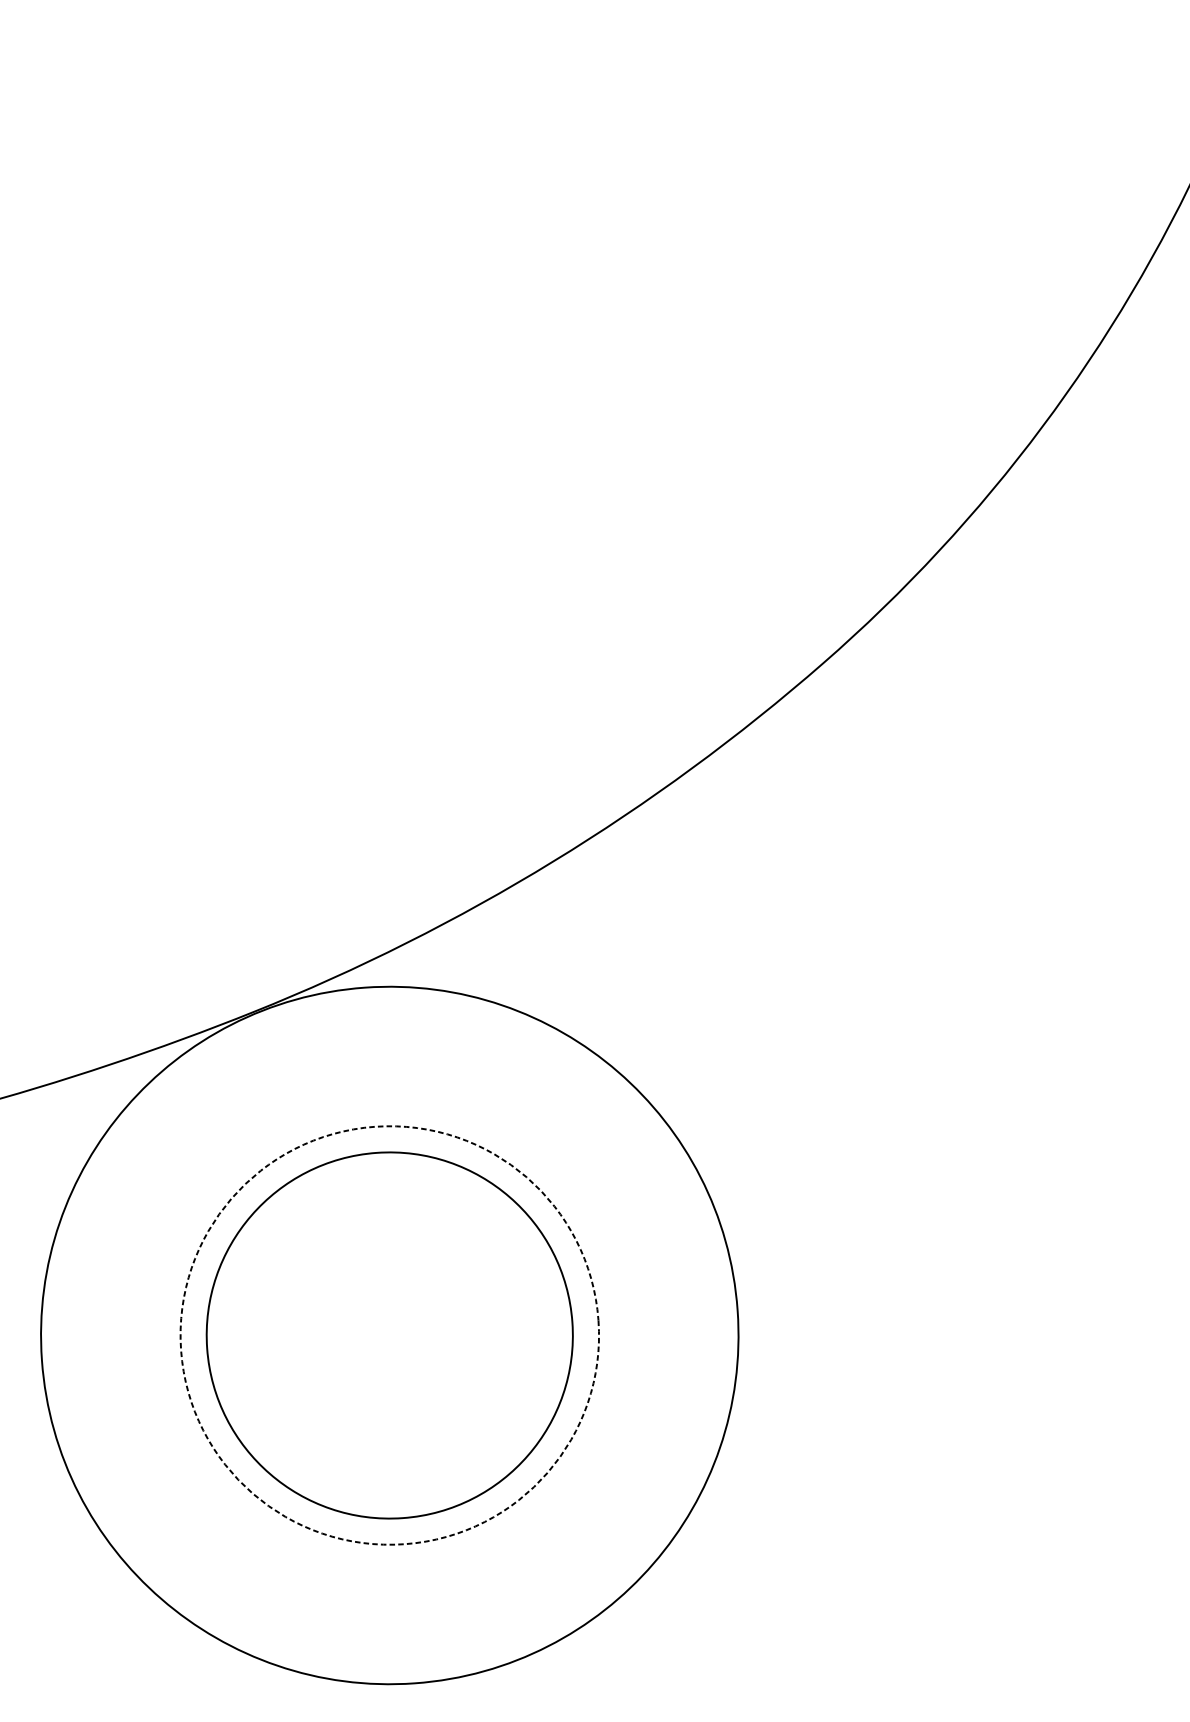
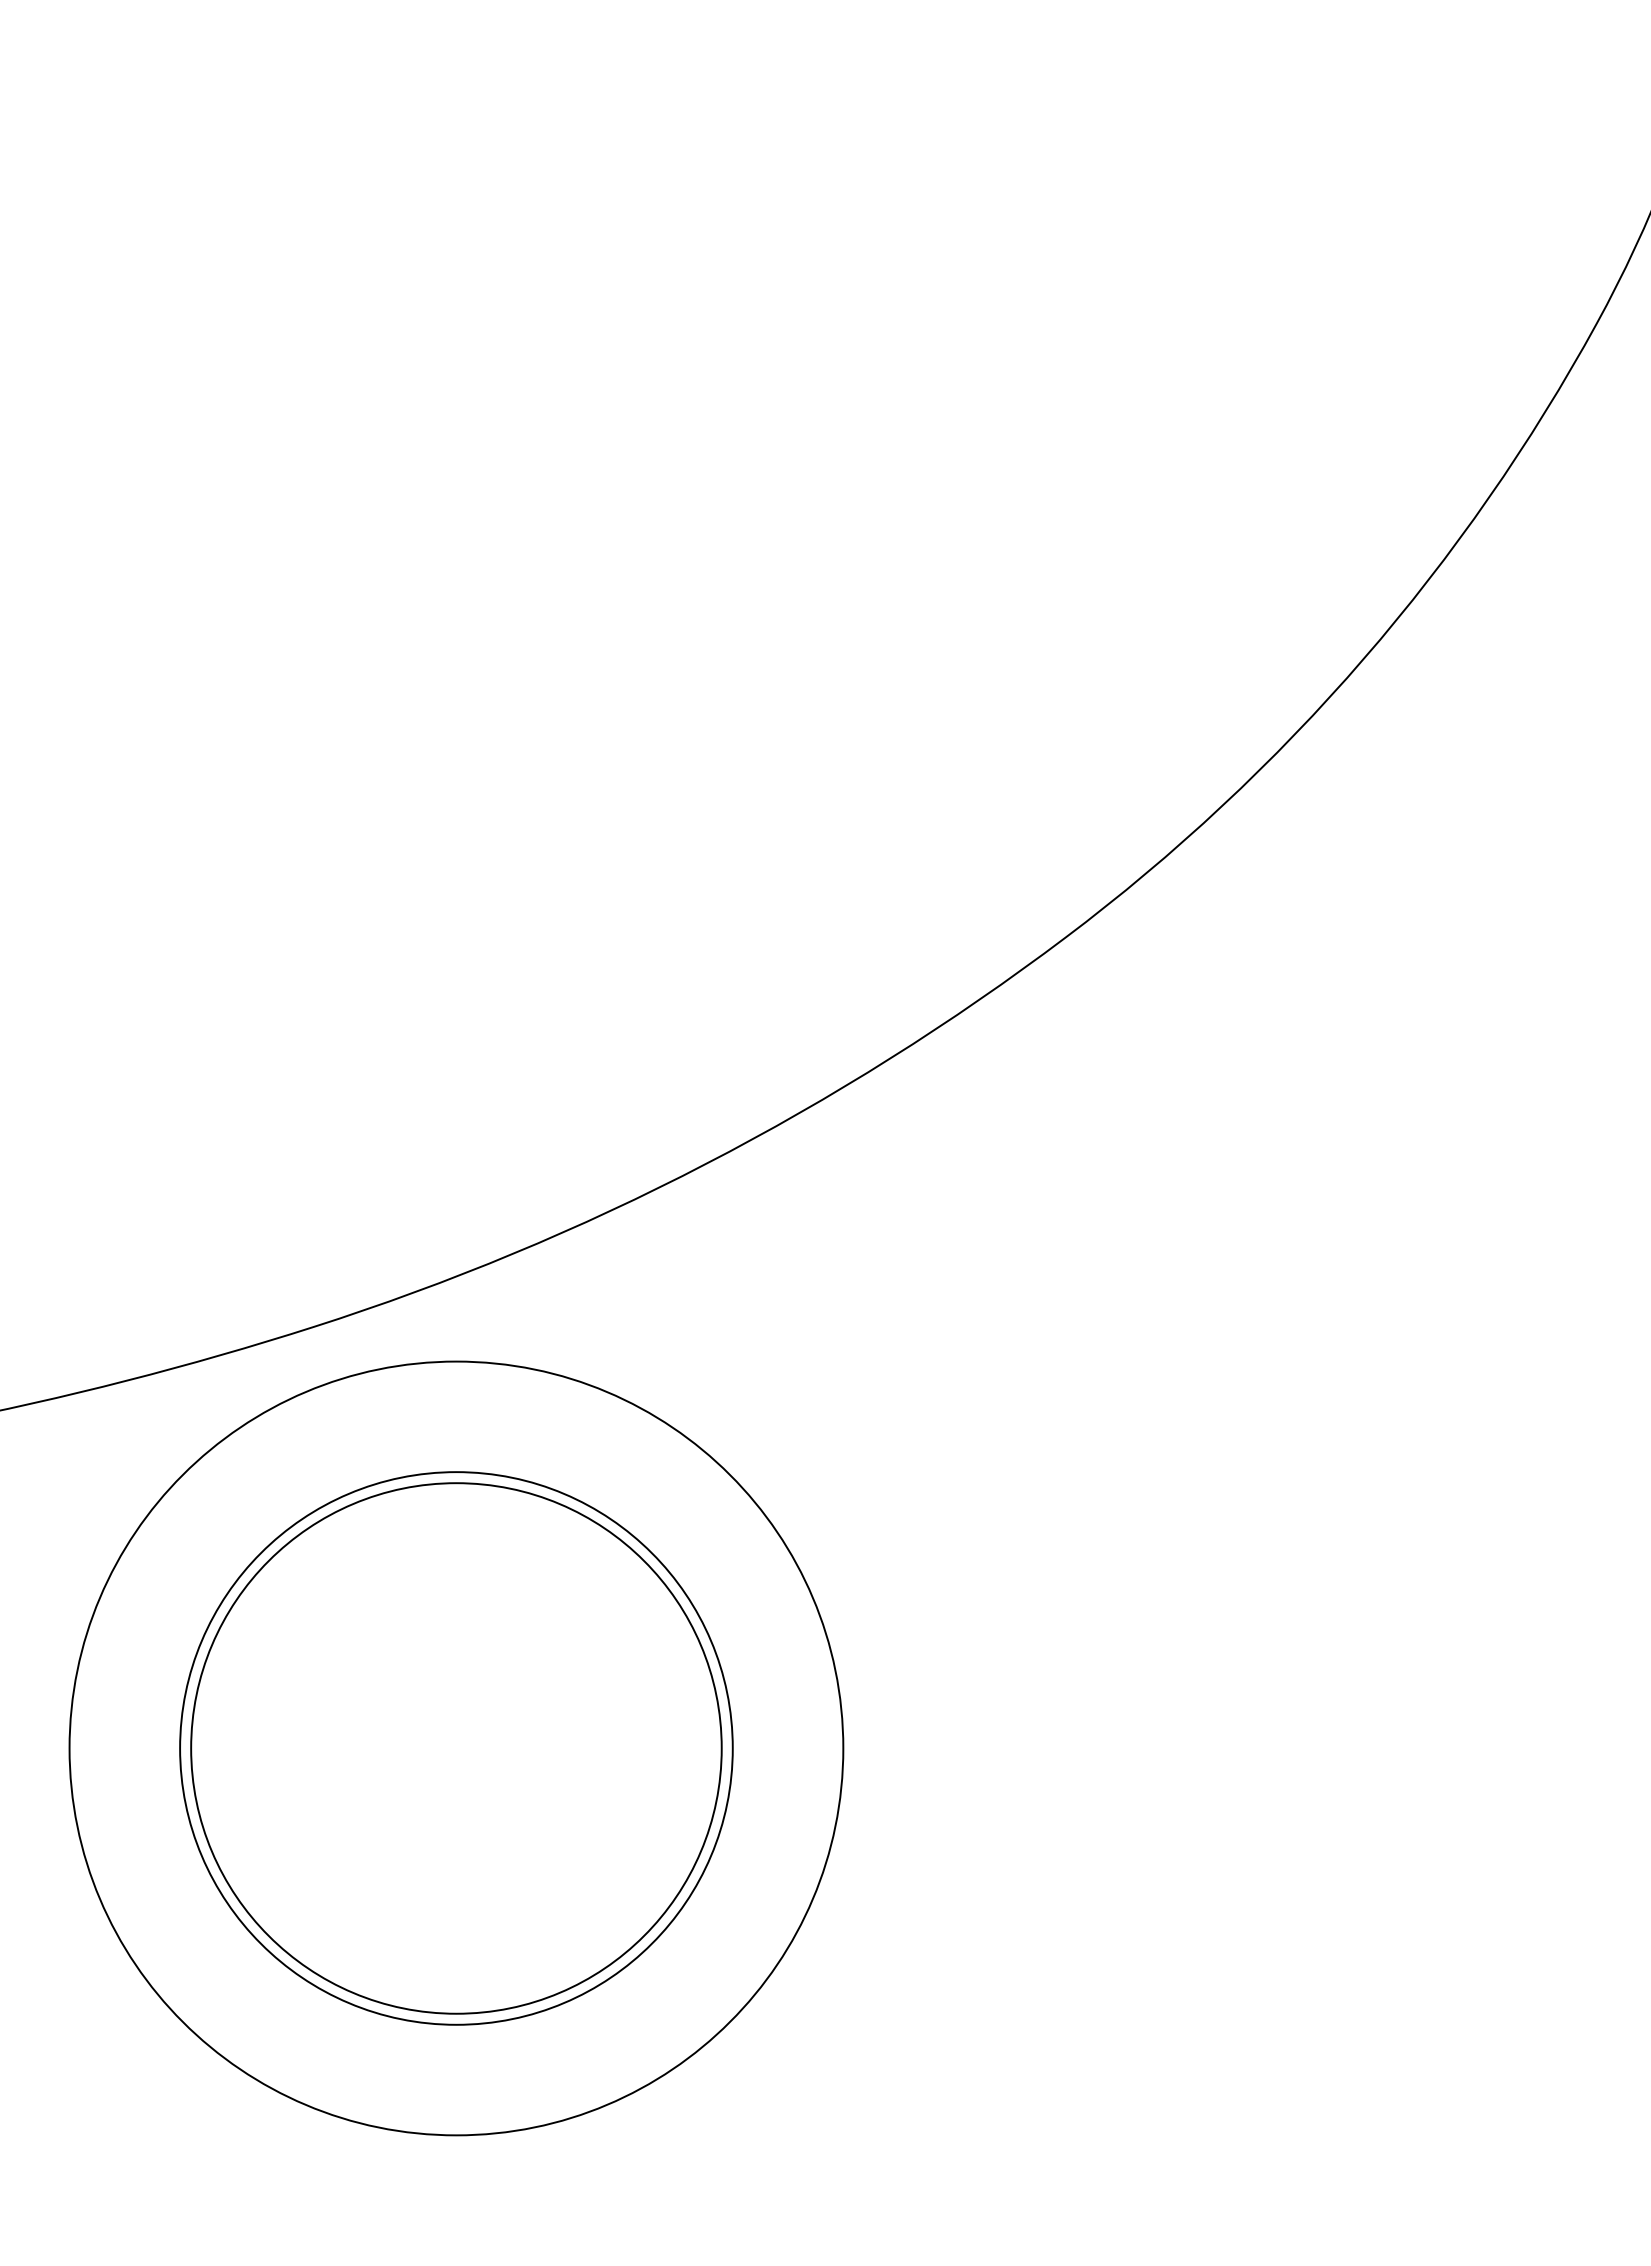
circle: (389, 1335) -> (456, 1748), dashed -> solid
circle: (389, 1335) -> (456, 1748), size x0.62
circle: (389, 1335) -> (456, 1748), size x1.67

